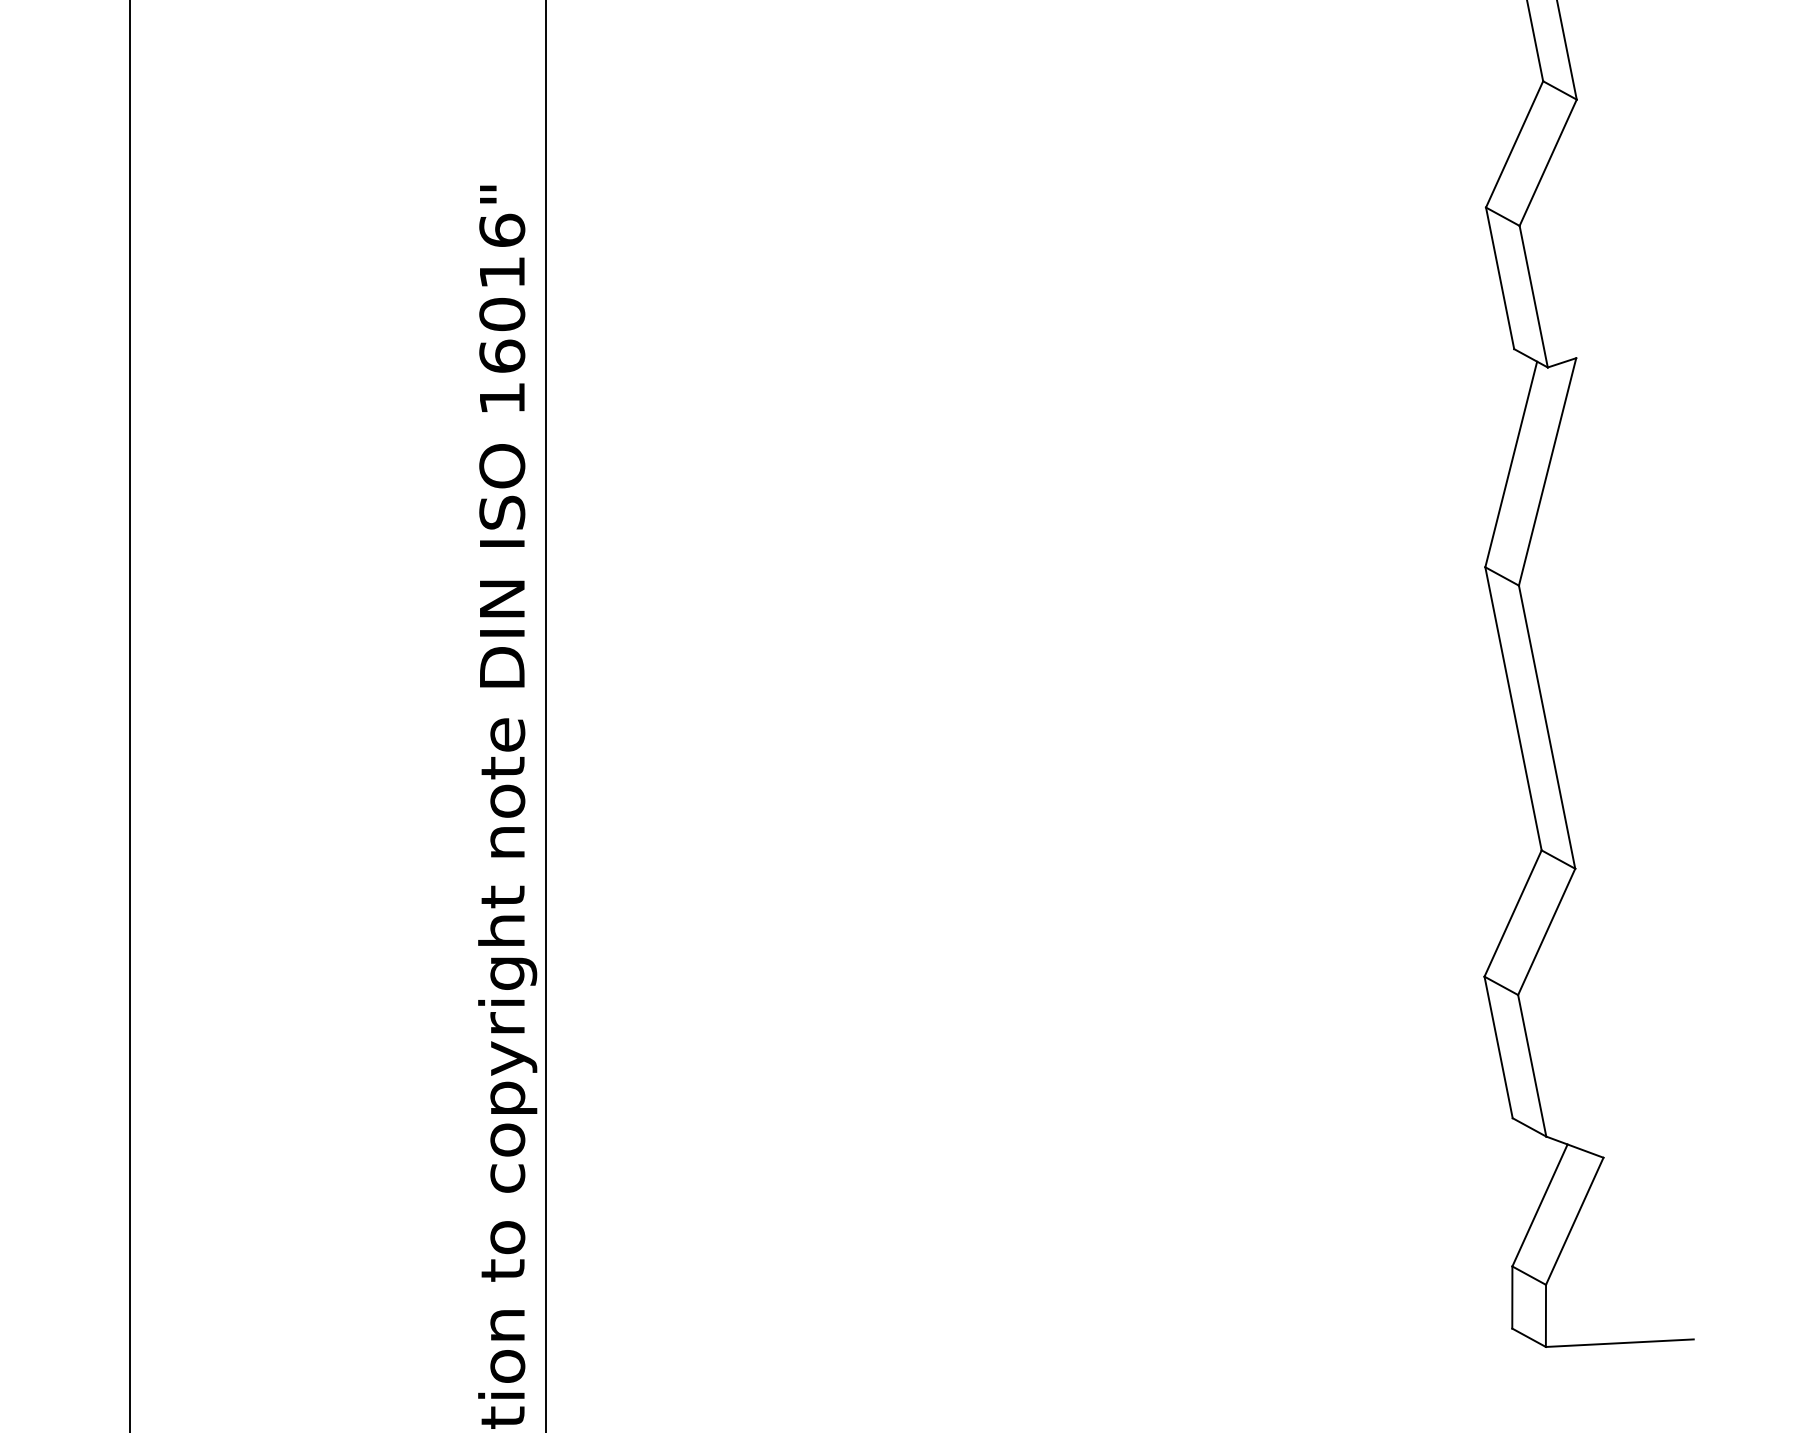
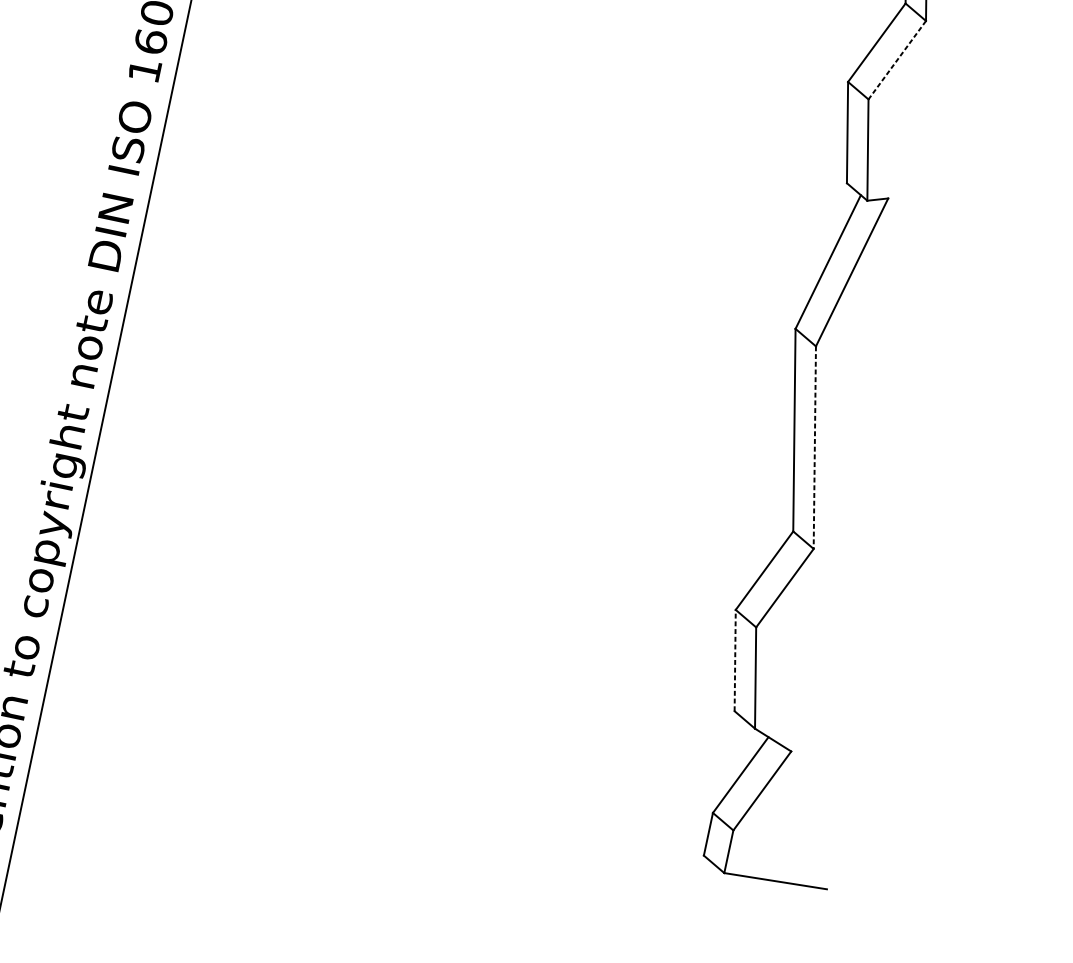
line: (1548, 163) -> (897, 60), solid -> dashed
line: (1547, 727) -> (815, 447), solid -> dashed
line: (1498, 1046) -> (735, 659), solid -> dashed

